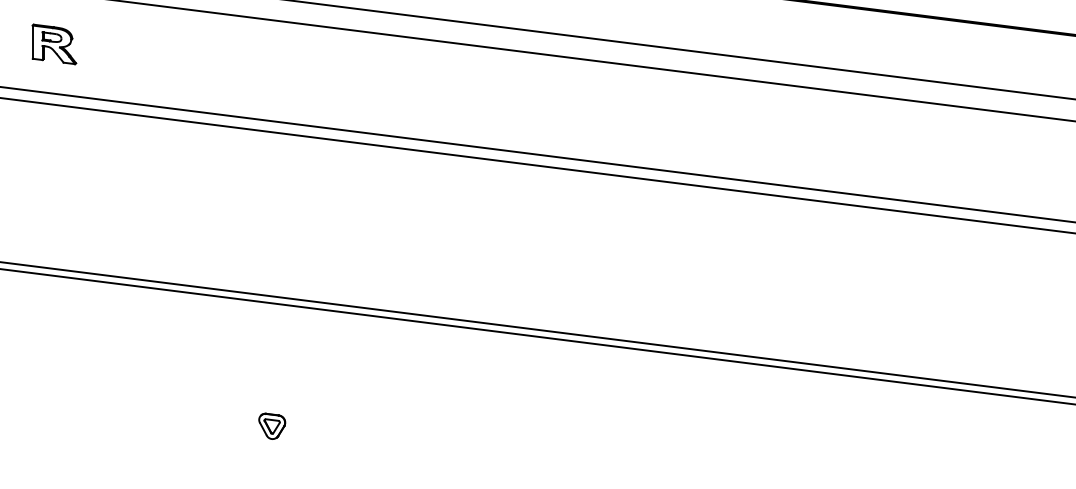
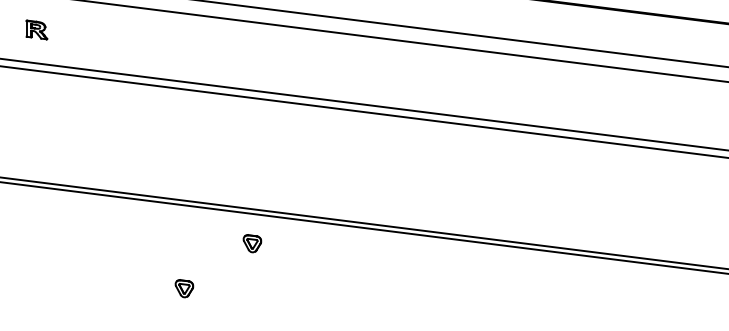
part: (53, 43) -> (36, 29), size x0.7
part: (372, 359) -> (252, 243), added

